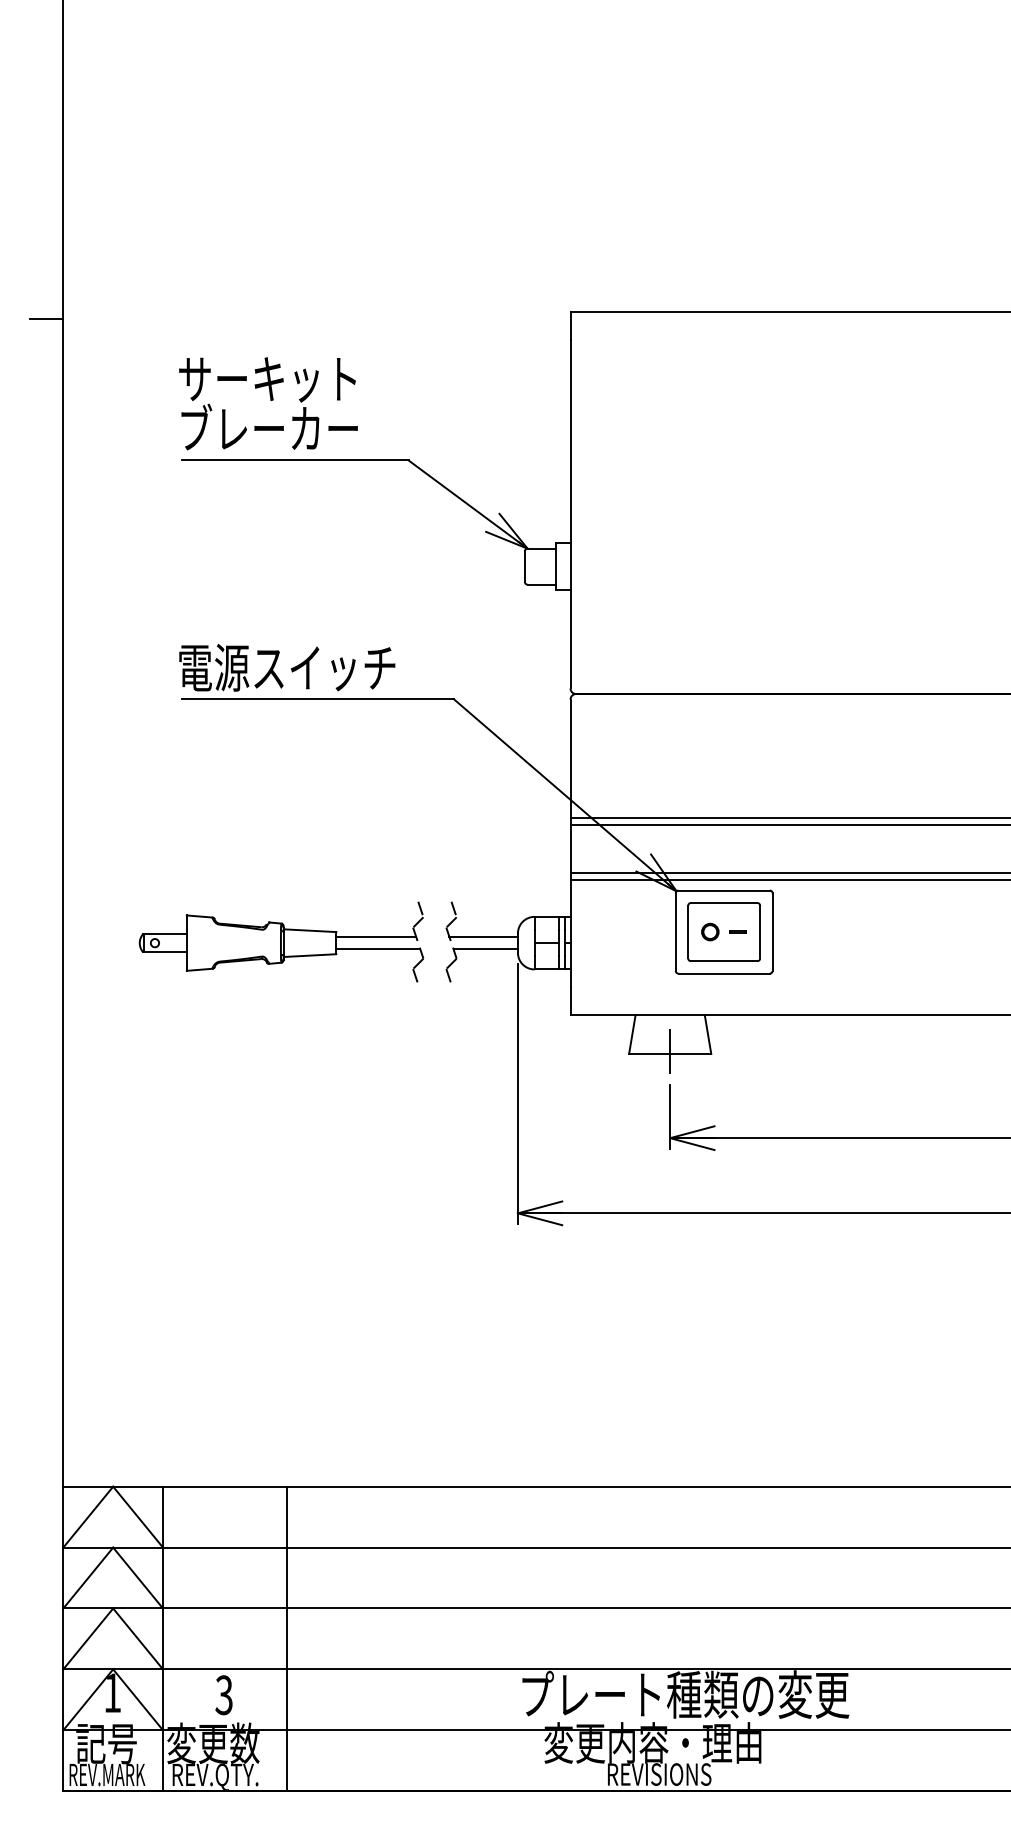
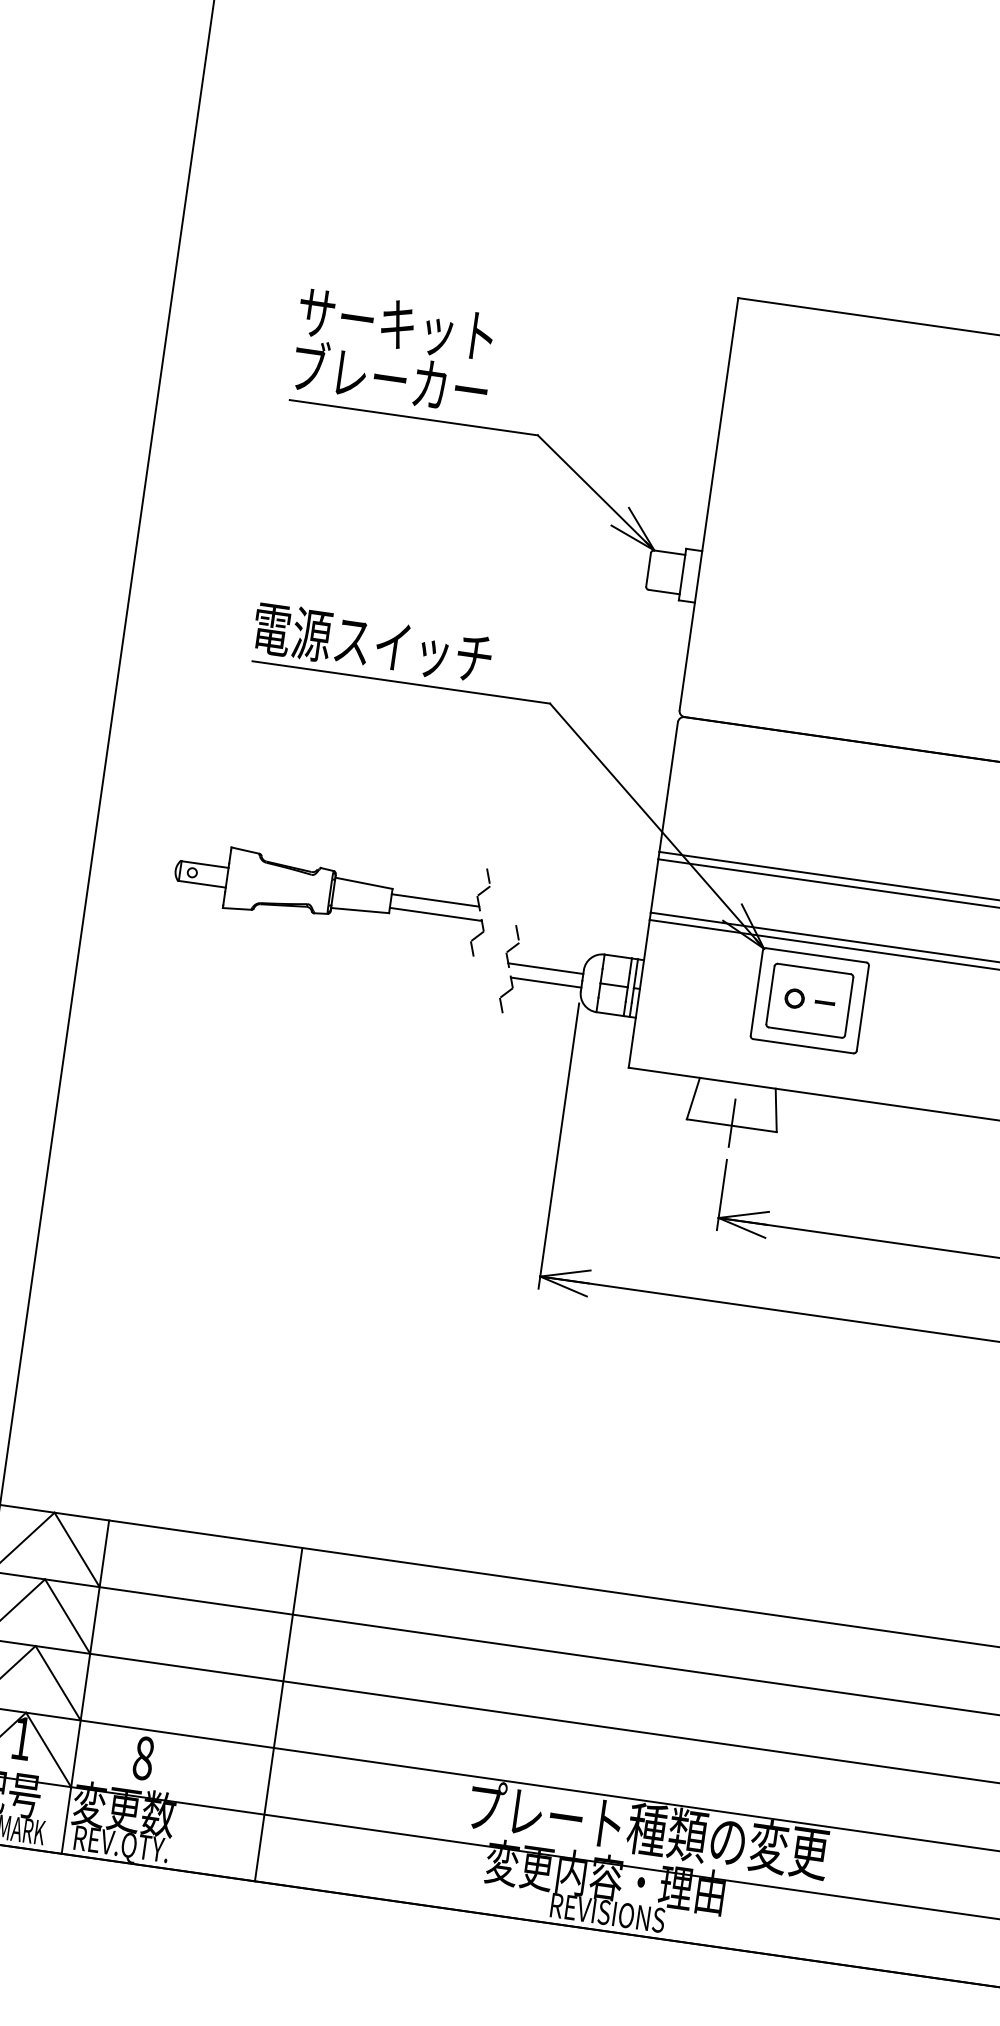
line: (46, 318) -> (163, 223), removed
part: (281, 941) -> (331, 890), moved
line: (286, 1638) -> (278, 1714), moved
text: (223, 1695) -> (142, 1758), 3 -> 8

